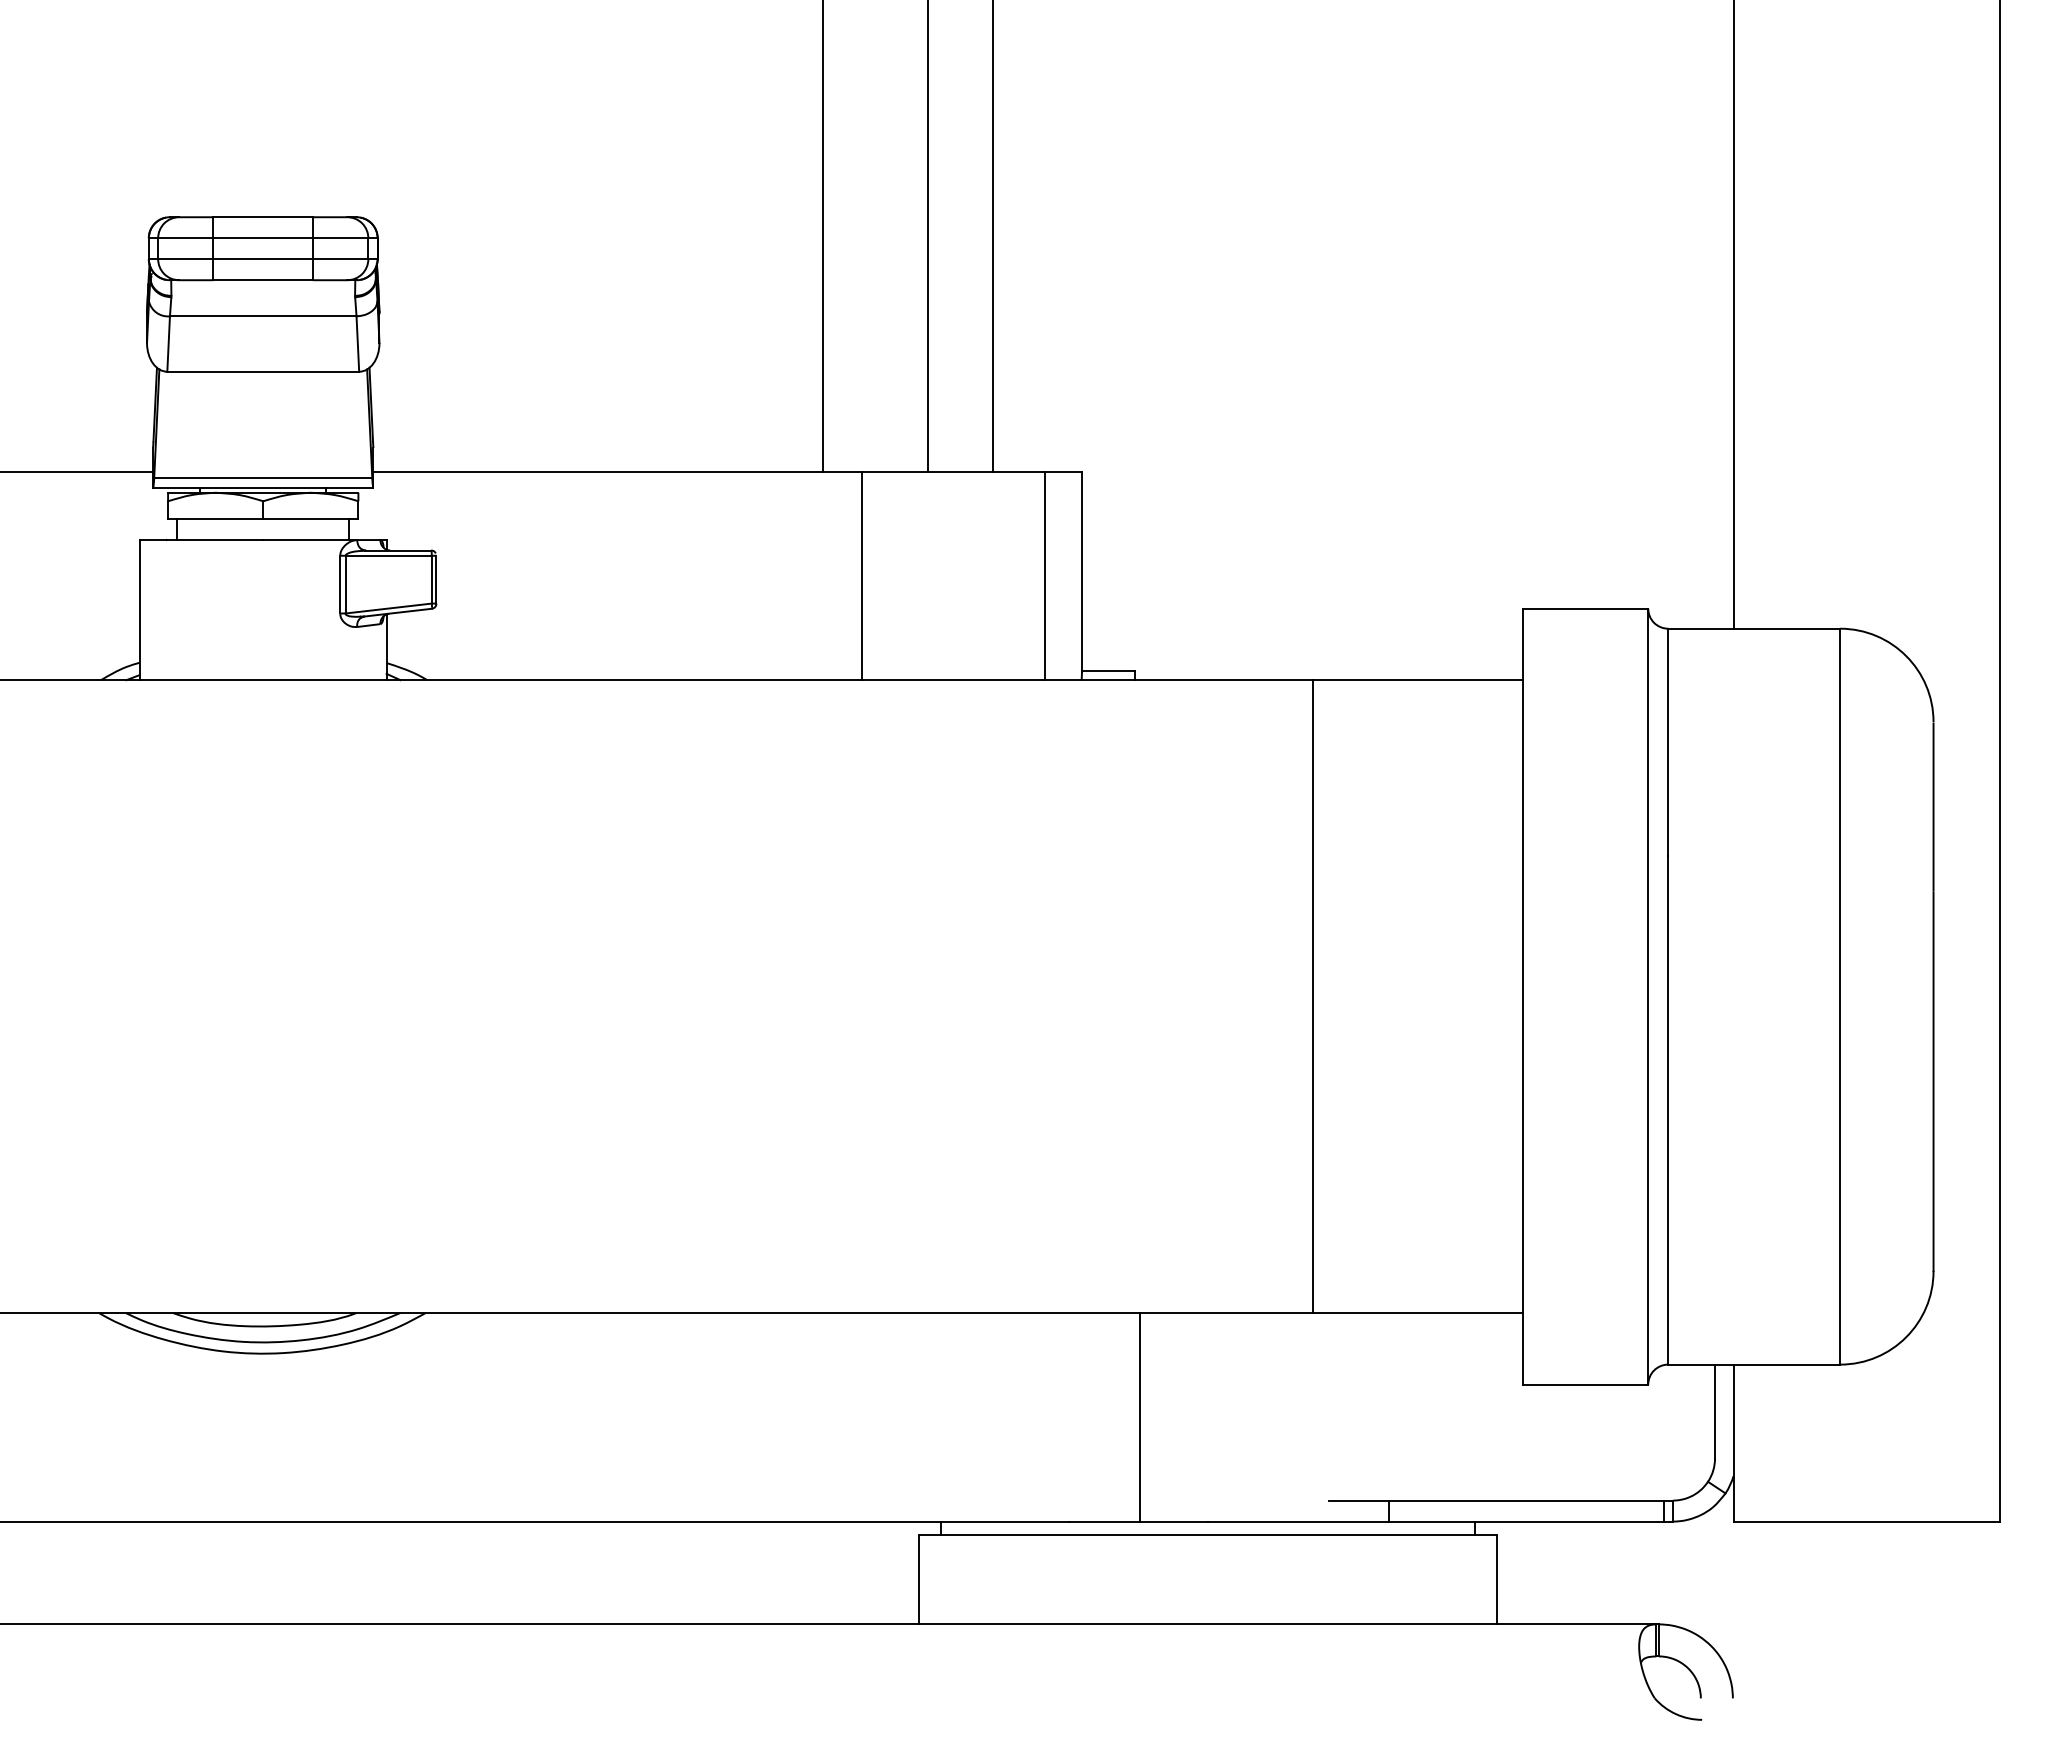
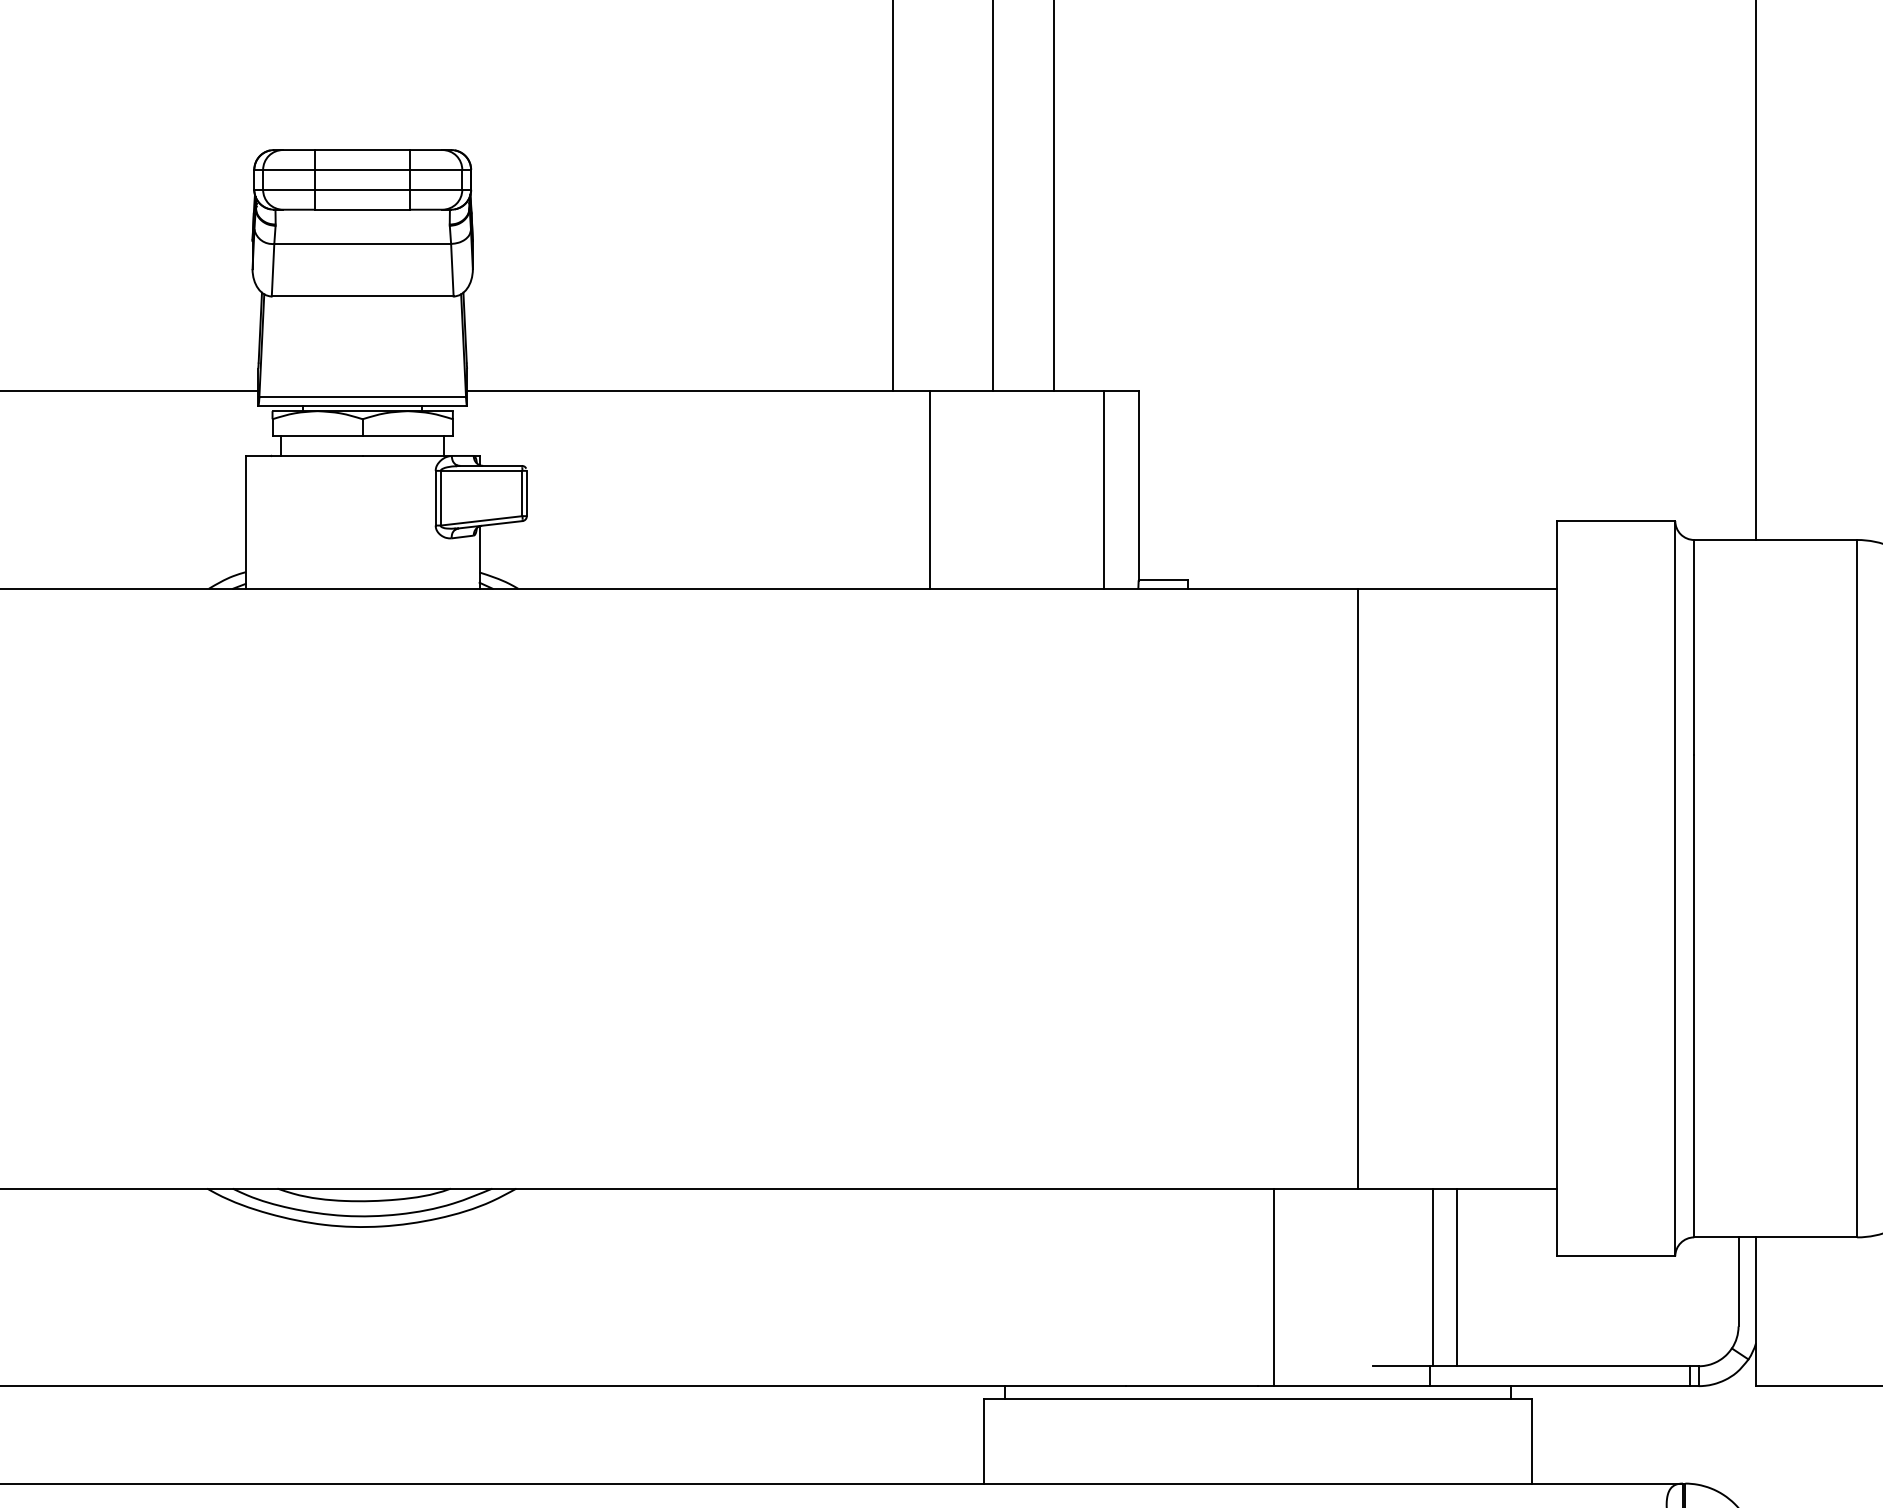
line: (1392, 1406) -> (1432, 1277), added
line: (1417, 1406) -> (1456, 1277), added
line: (1139, 1417) -> (1273, 1287), moved

